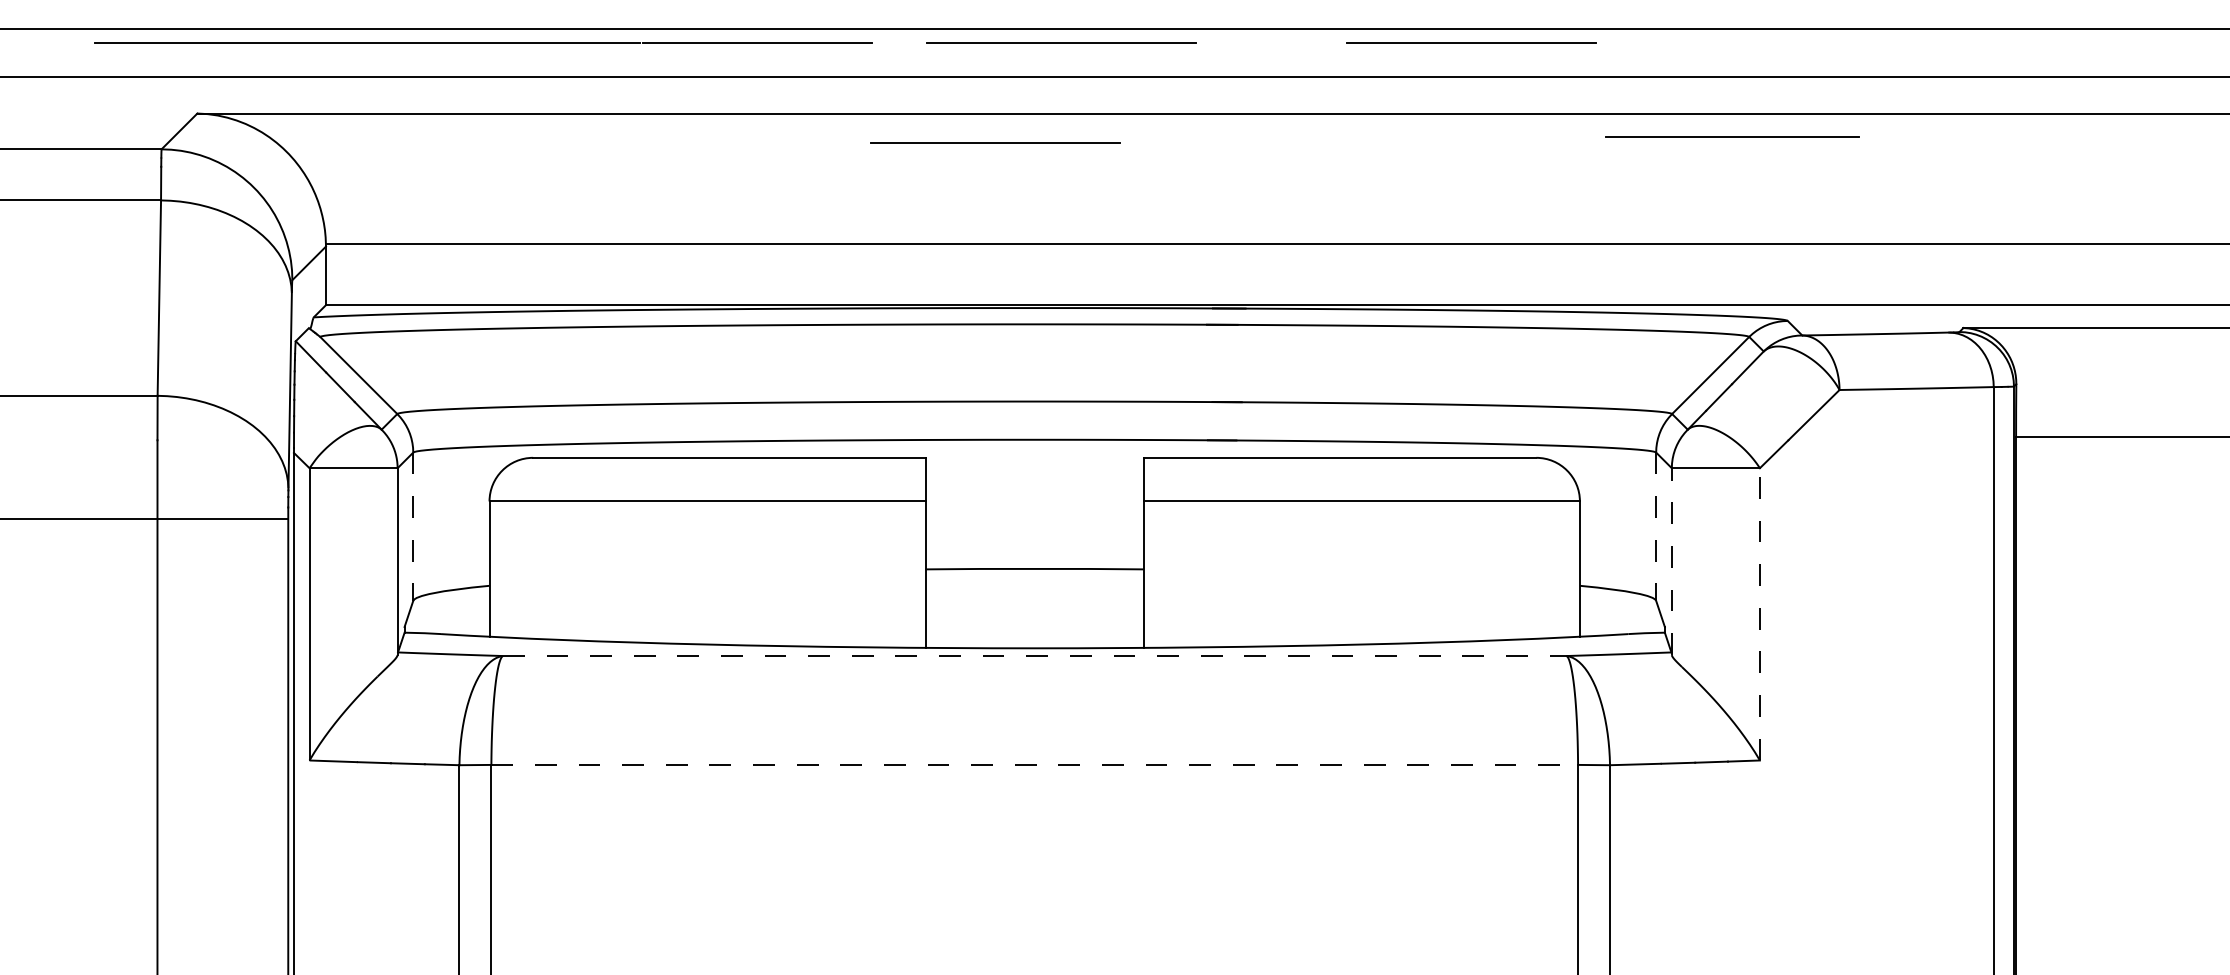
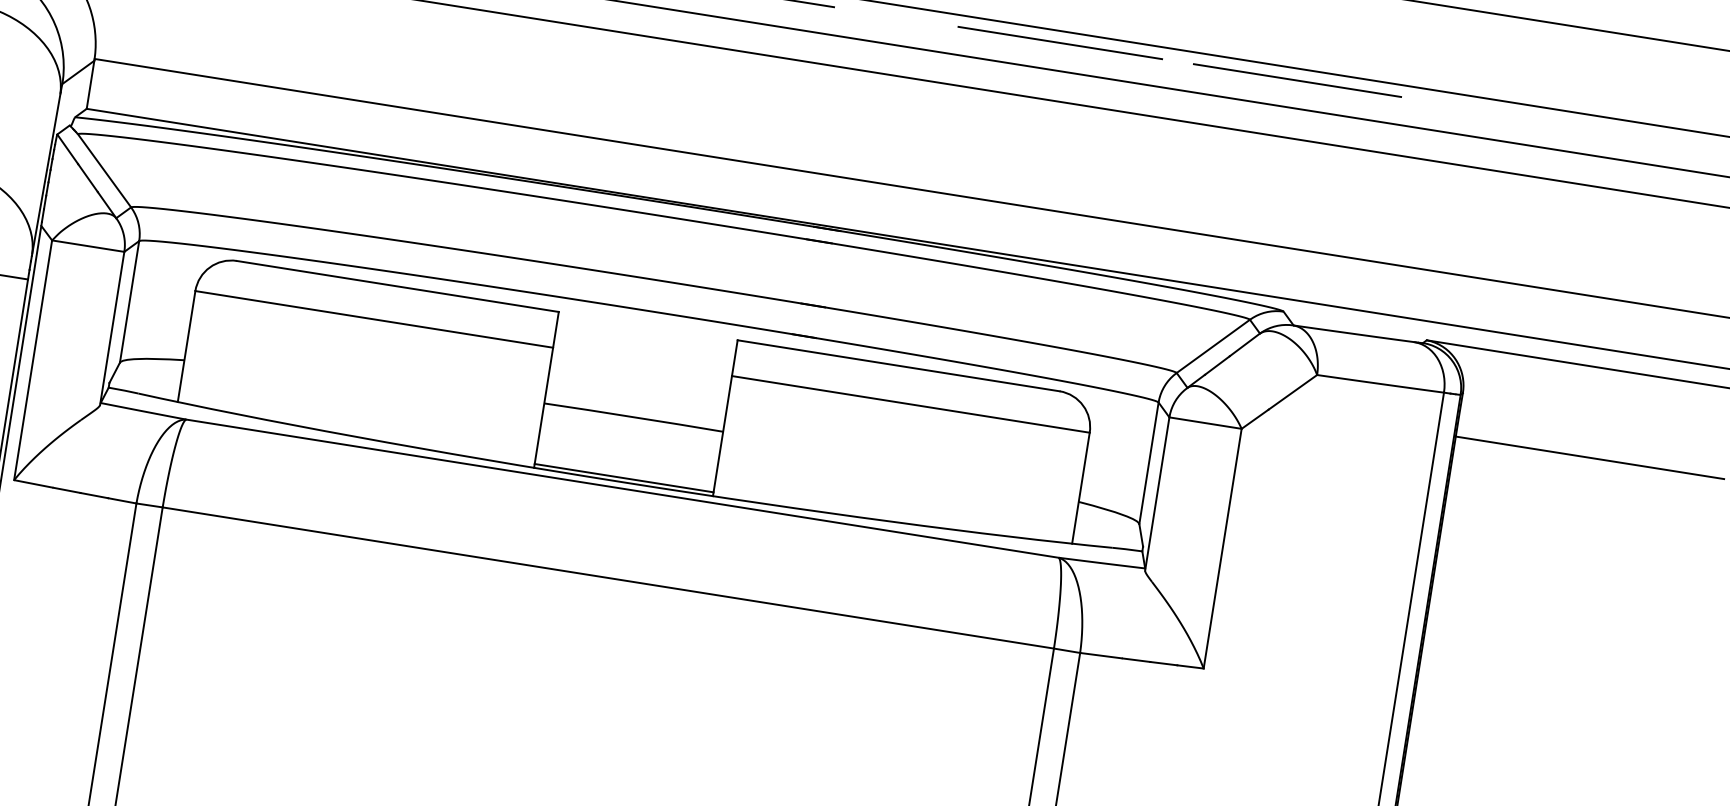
line: (1732, 136) -> (1297, 79), moved
line: (995, 142) -> (657, 62), removed
line: (413, 527) -> (129, 302), dashed -> solid
line: (1656, 527) -> (1149, 464), dashed -> solid
line: (1671, 561) -> (1157, 493), dashed -> solid
line: (1759, 613) -> (1222, 547), dashed -> solid
line: (1034, 643) -> (623, 478), added
line: (1034, 656) -> (622, 489), dashed -> solid
line: (1035, 764) -> (609, 577), dashed -> solid

